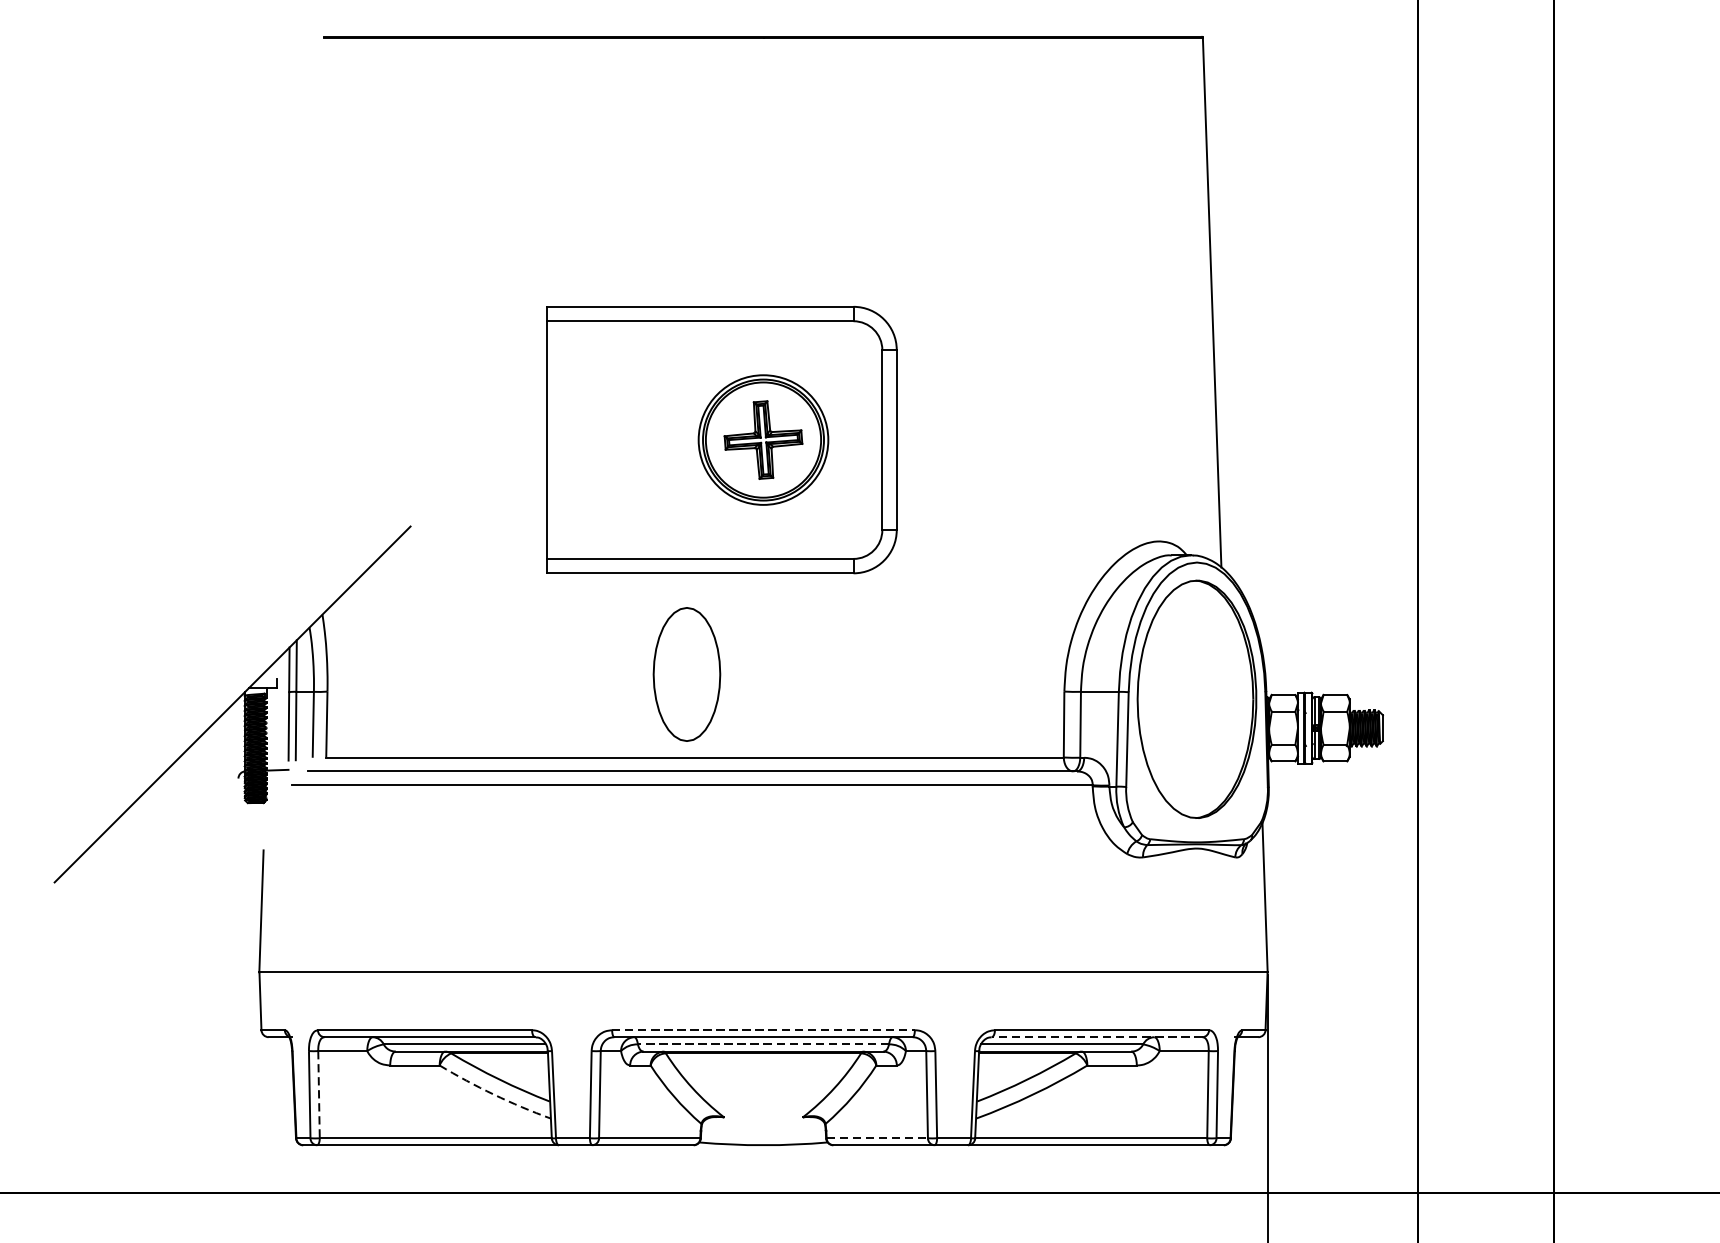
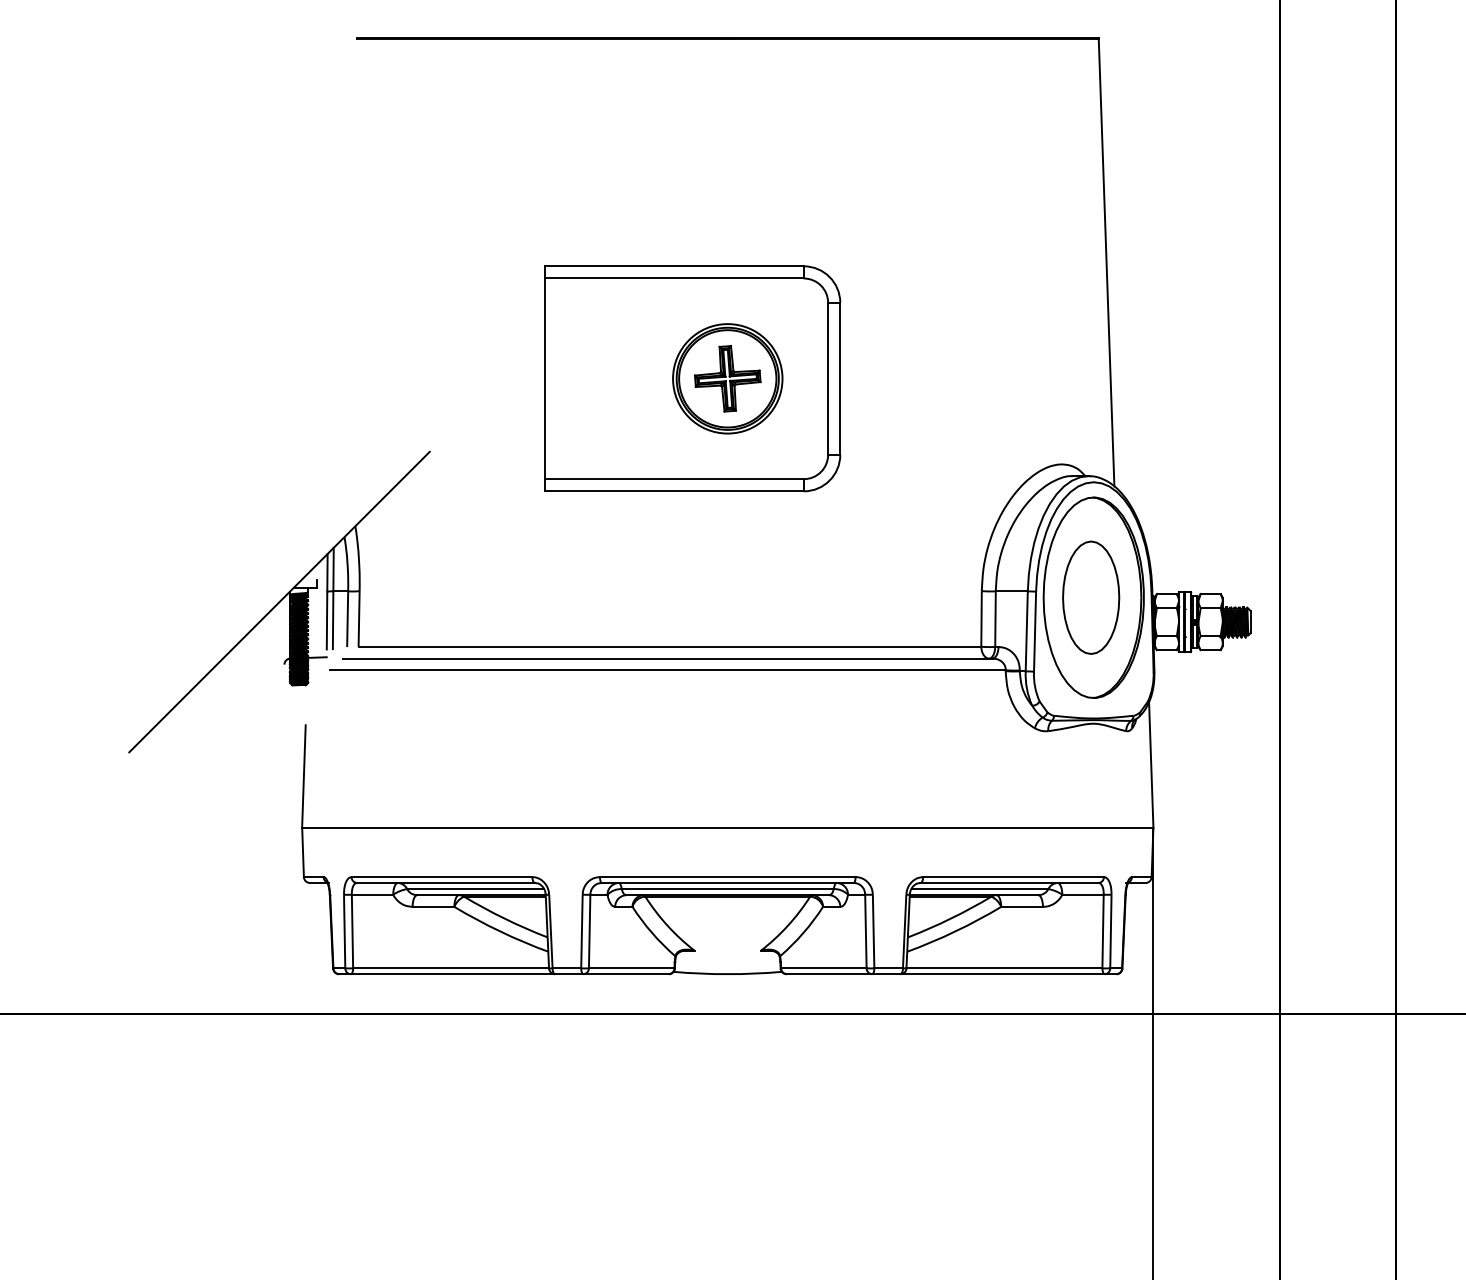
part: (687, 674) -> (1091, 597), moved
line: (763, 1030) -> (727, 877), dashed -> solid
line: (1095, 1036) -> (1008, 882), dashed -> solid
line: (763, 1044) -> (727, 889), dashed -> solid
line: (319, 1094) -> (352, 931), dashed -> solid
arc: (494, 1094) -> (500, 931), dashed -> solid
line: (876, 1138) -> (823, 968), dashed -> solid

